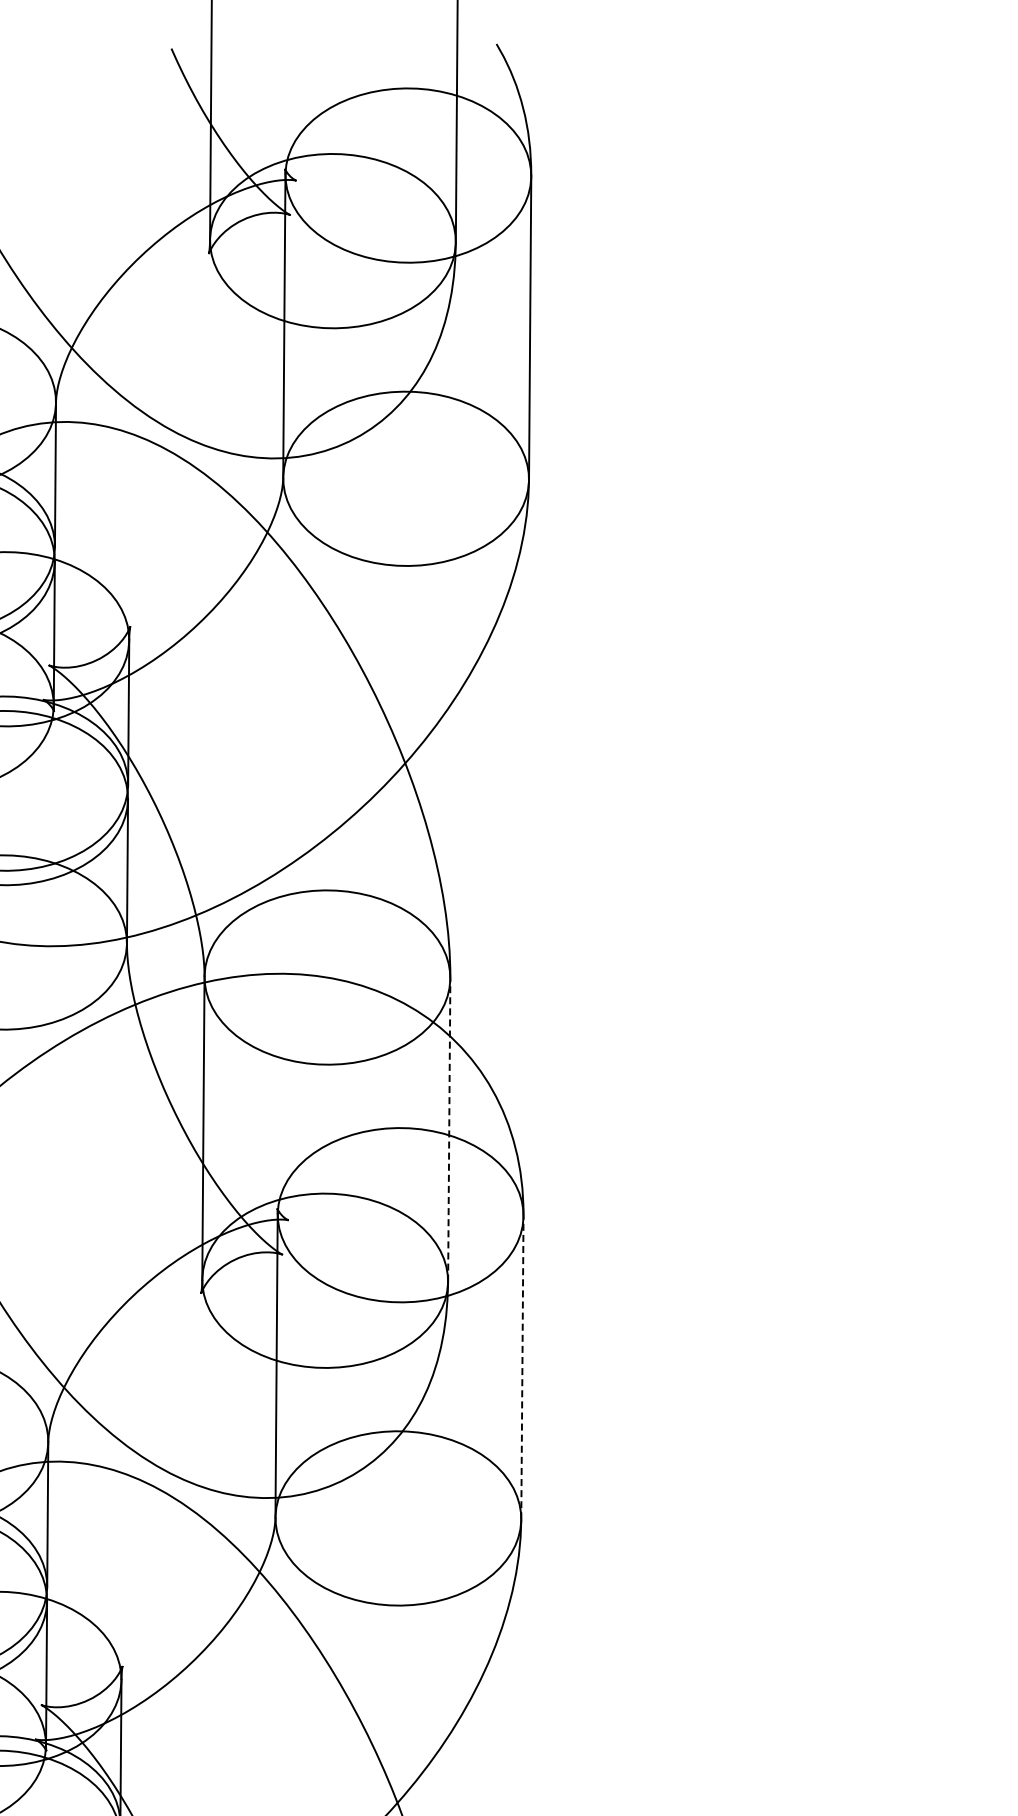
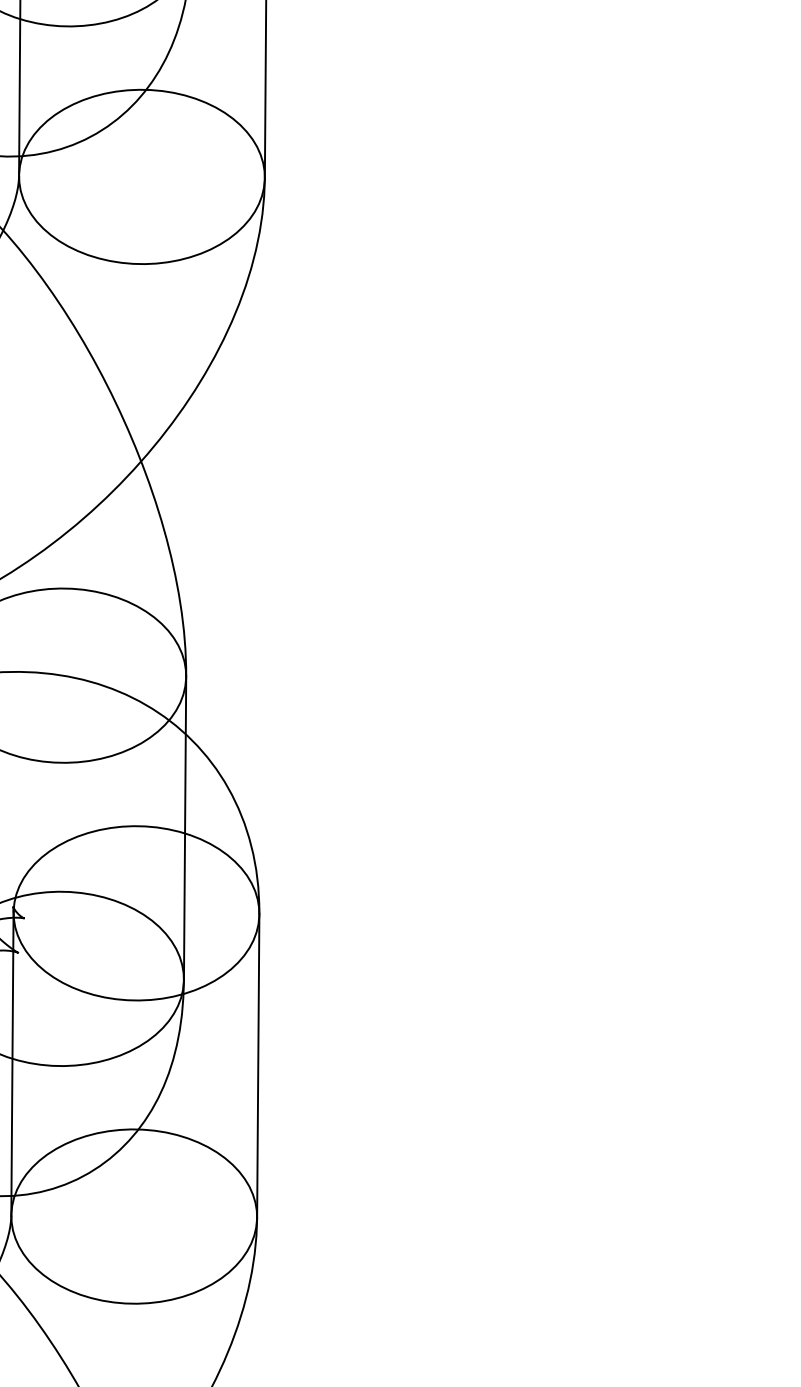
line: (449, 1130) -> (185, 828), dashed -> solid
line: (522, 1367) -> (258, 1065), dashed -> solid

